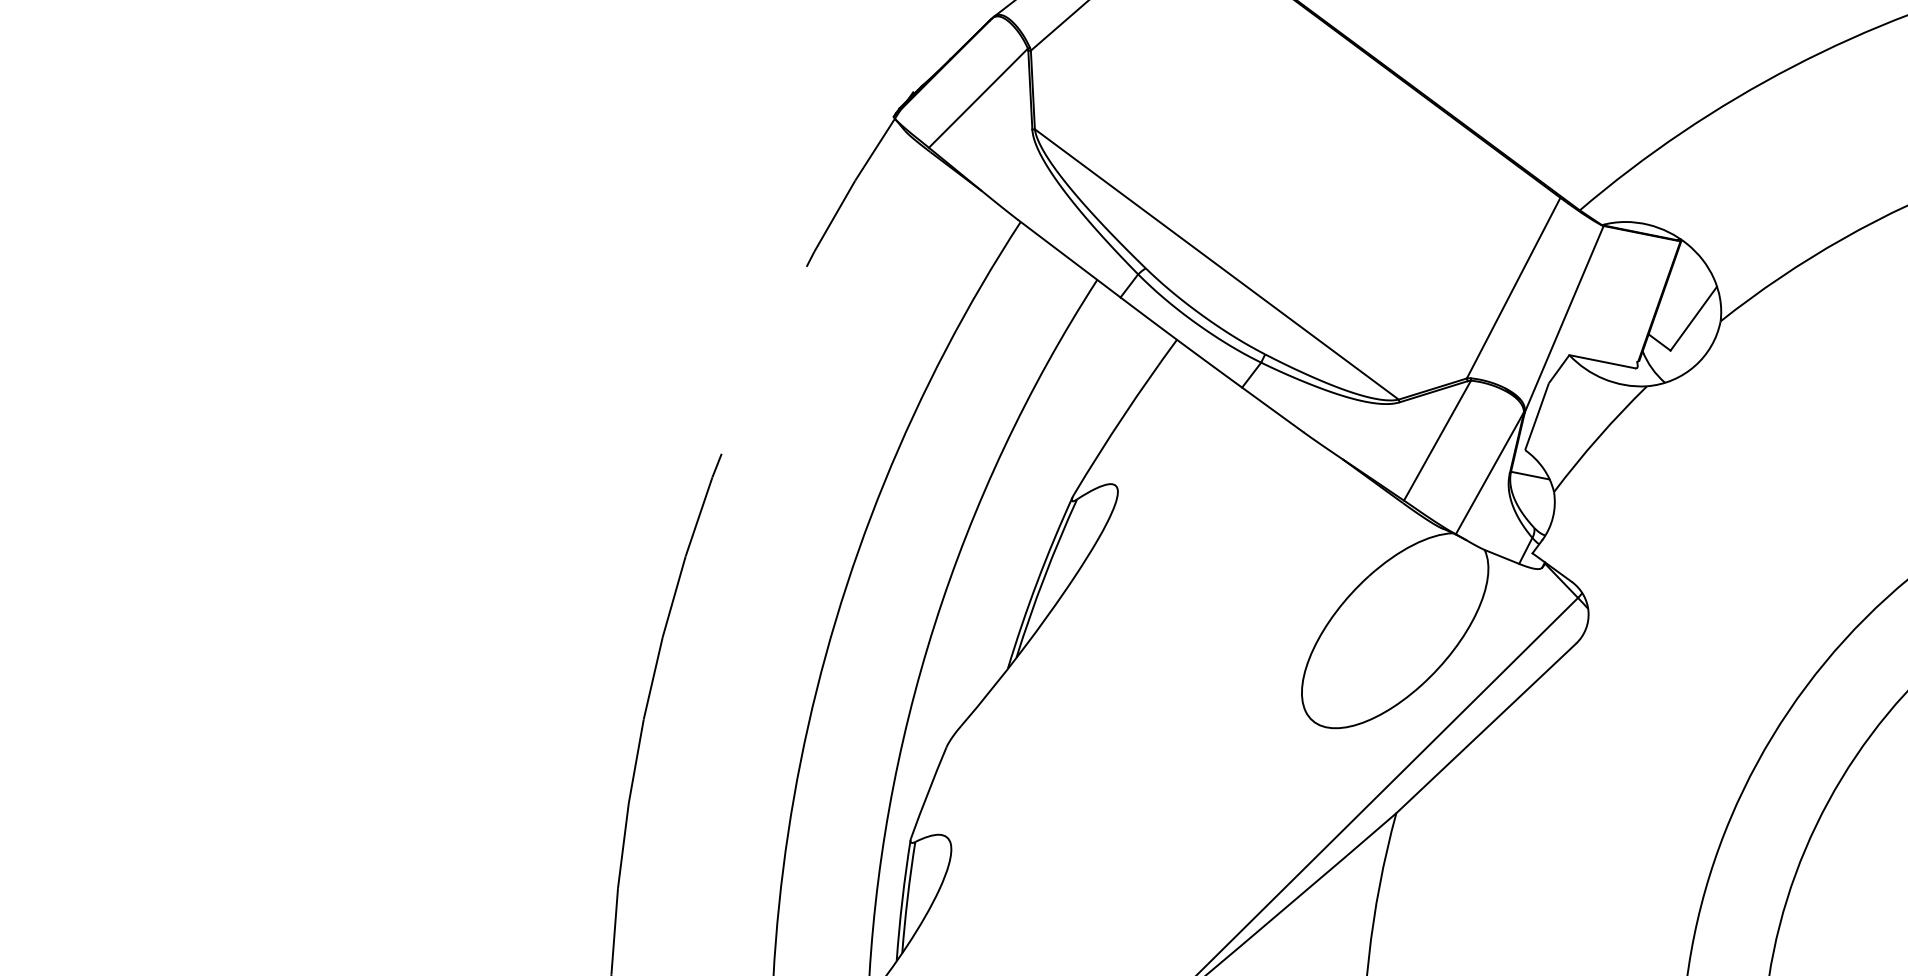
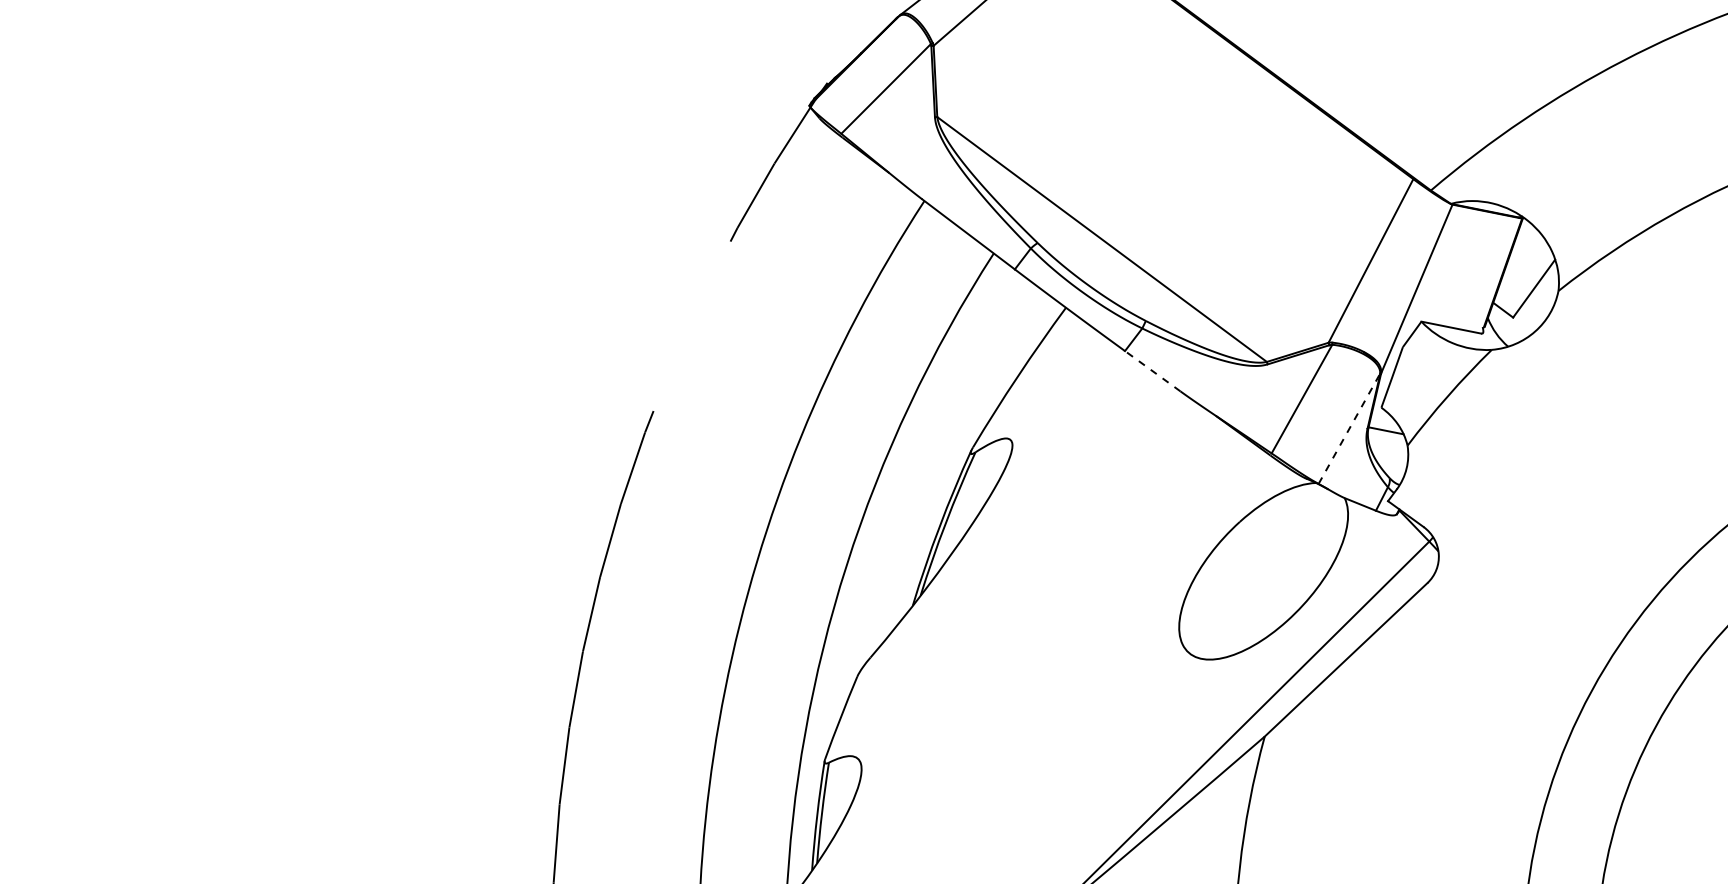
line: (1272, 409) -> (1152, 370), solid -> dashed
line: (1489, 473) -> (1349, 428), solid -> dashed

